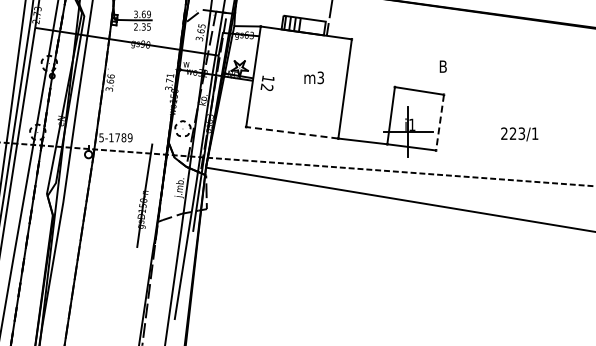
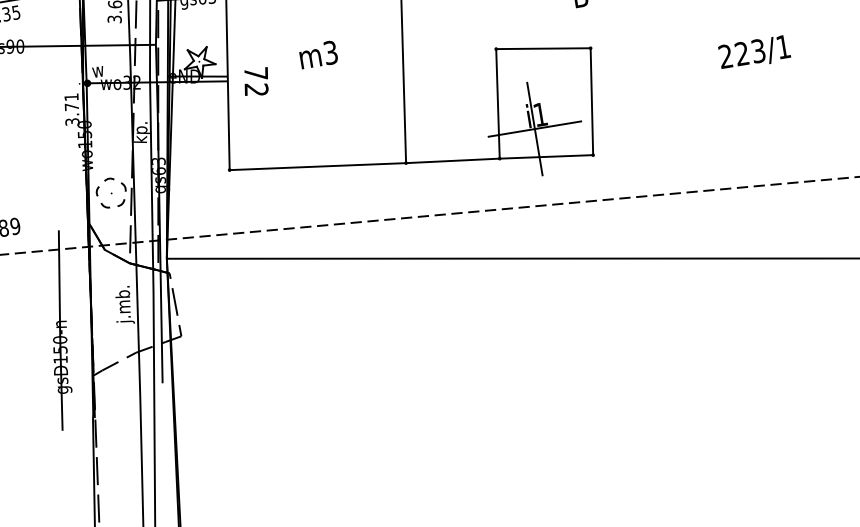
text: (313, 77) -> (317, 54), moved
text: (268, 79) -> (256, 74), 12 -> 72
line: (439, 123) -> (591, 103), dashed -> solid
line: (291, 132) -> (316, 166), dashed -> solid
text: (519, 134) -> (754, 53), moved

